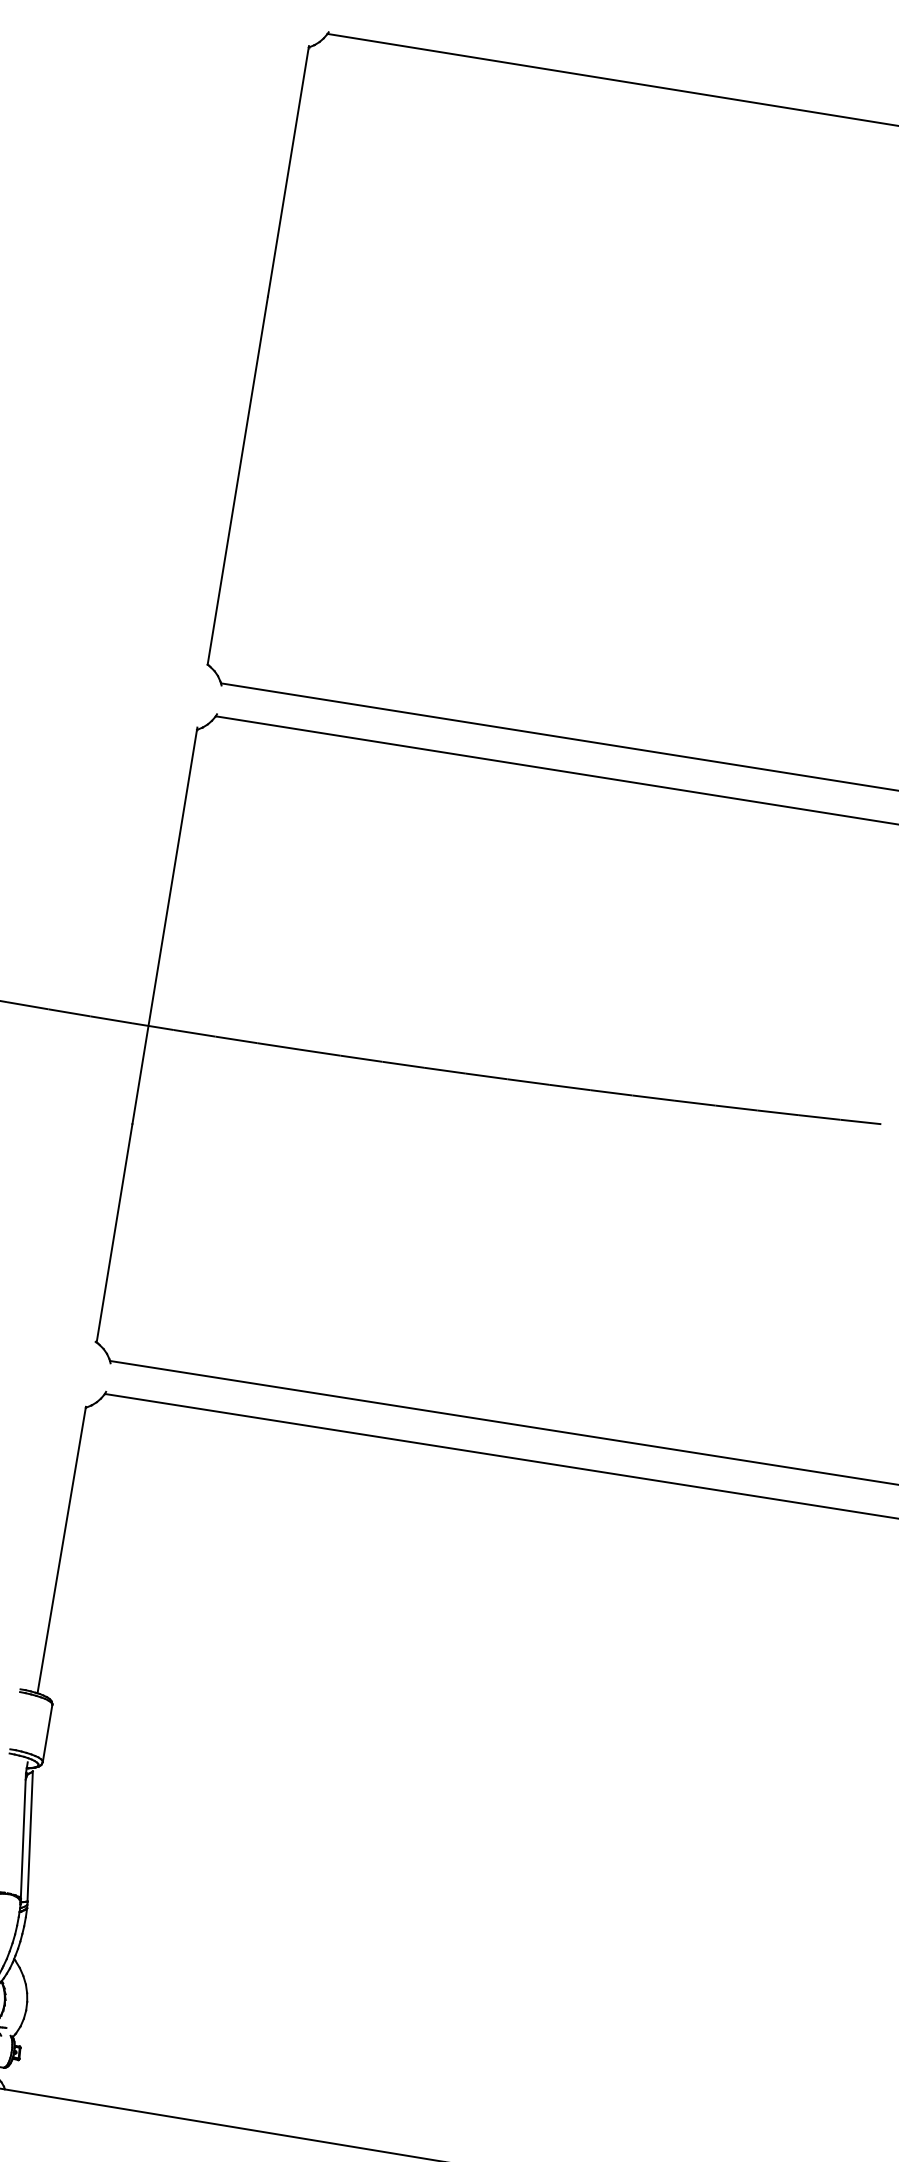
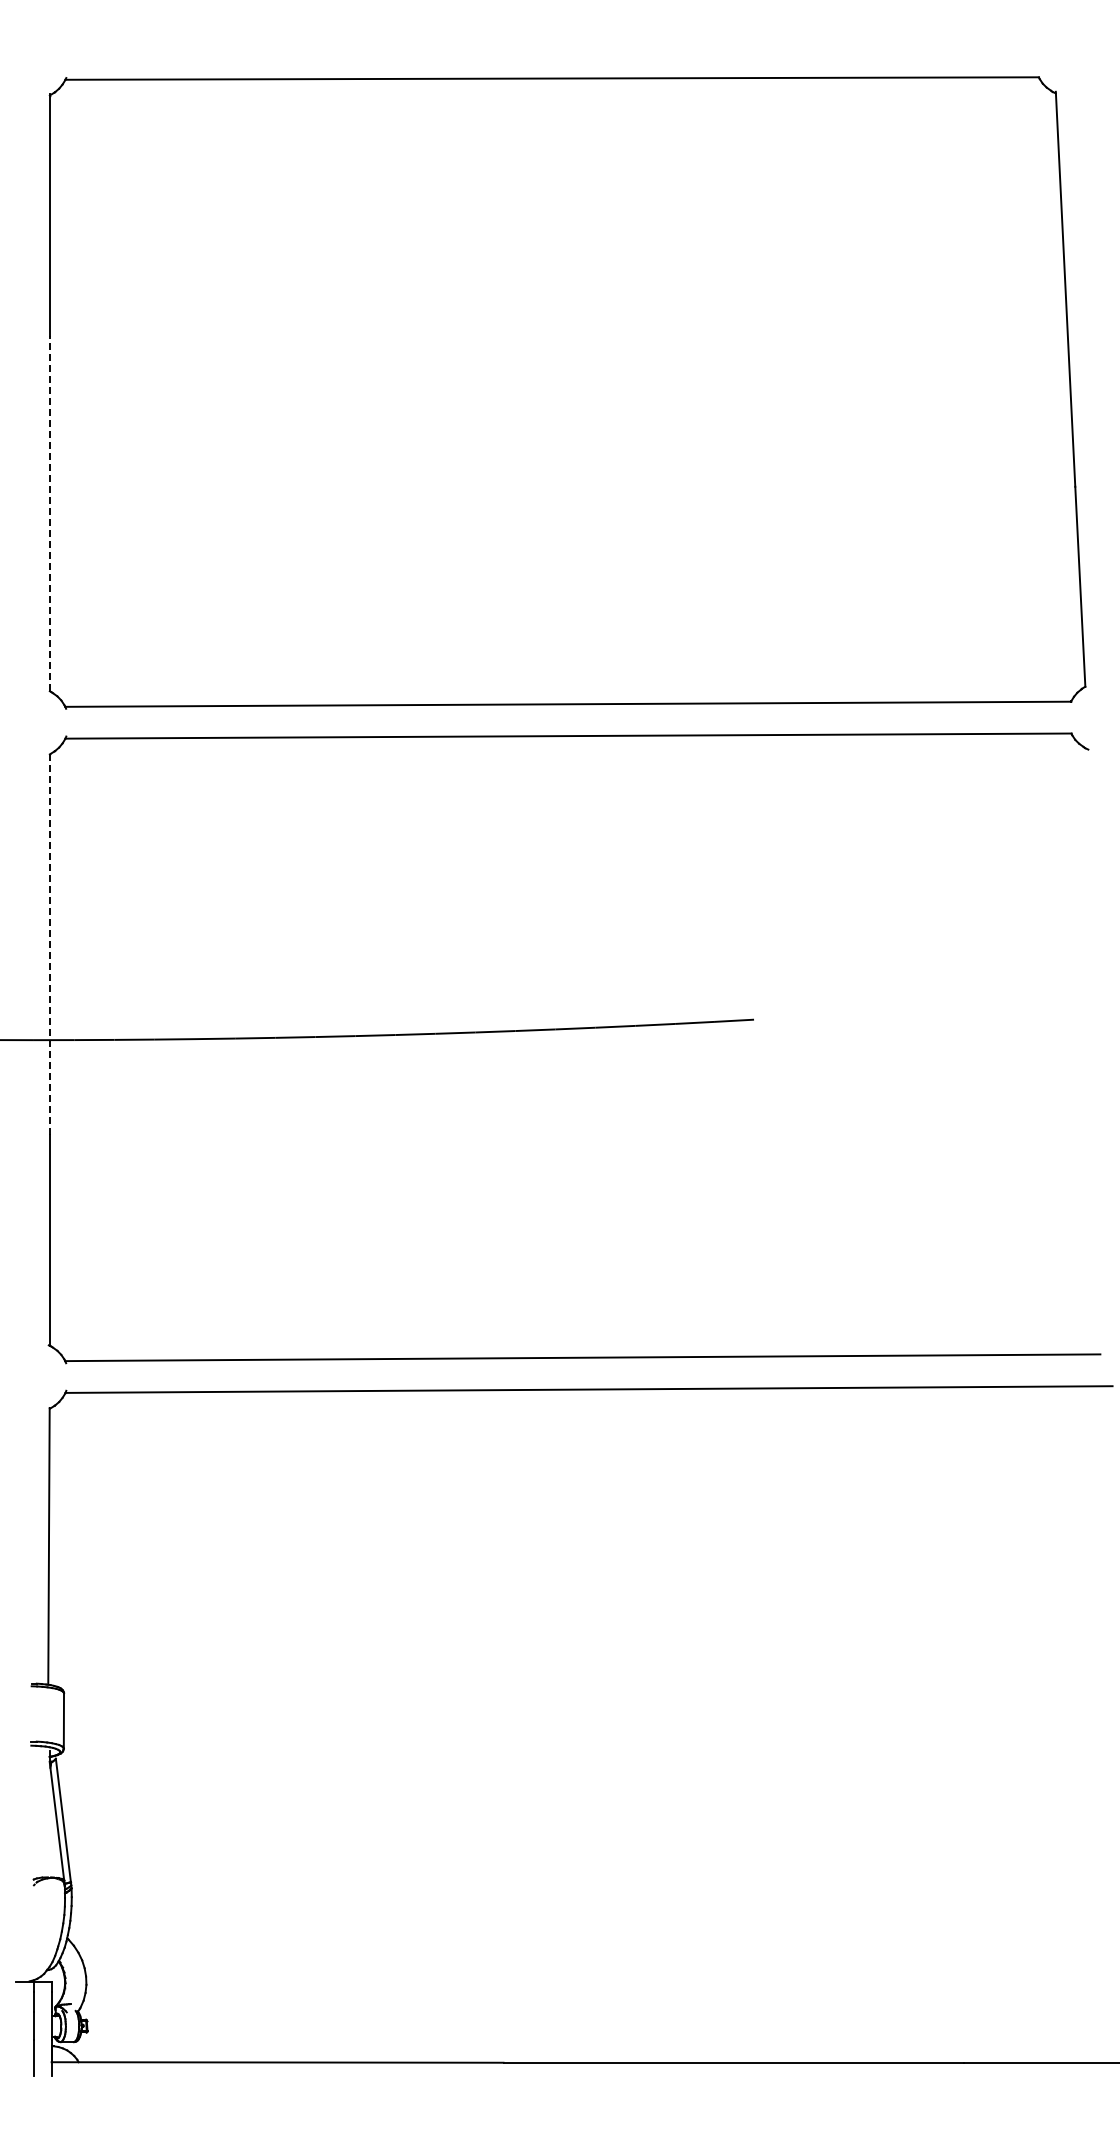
line: (237, 480) -> (49, 513), solid -> dashed
line: (164, 924) -> (49, 942), solid -> dashed

